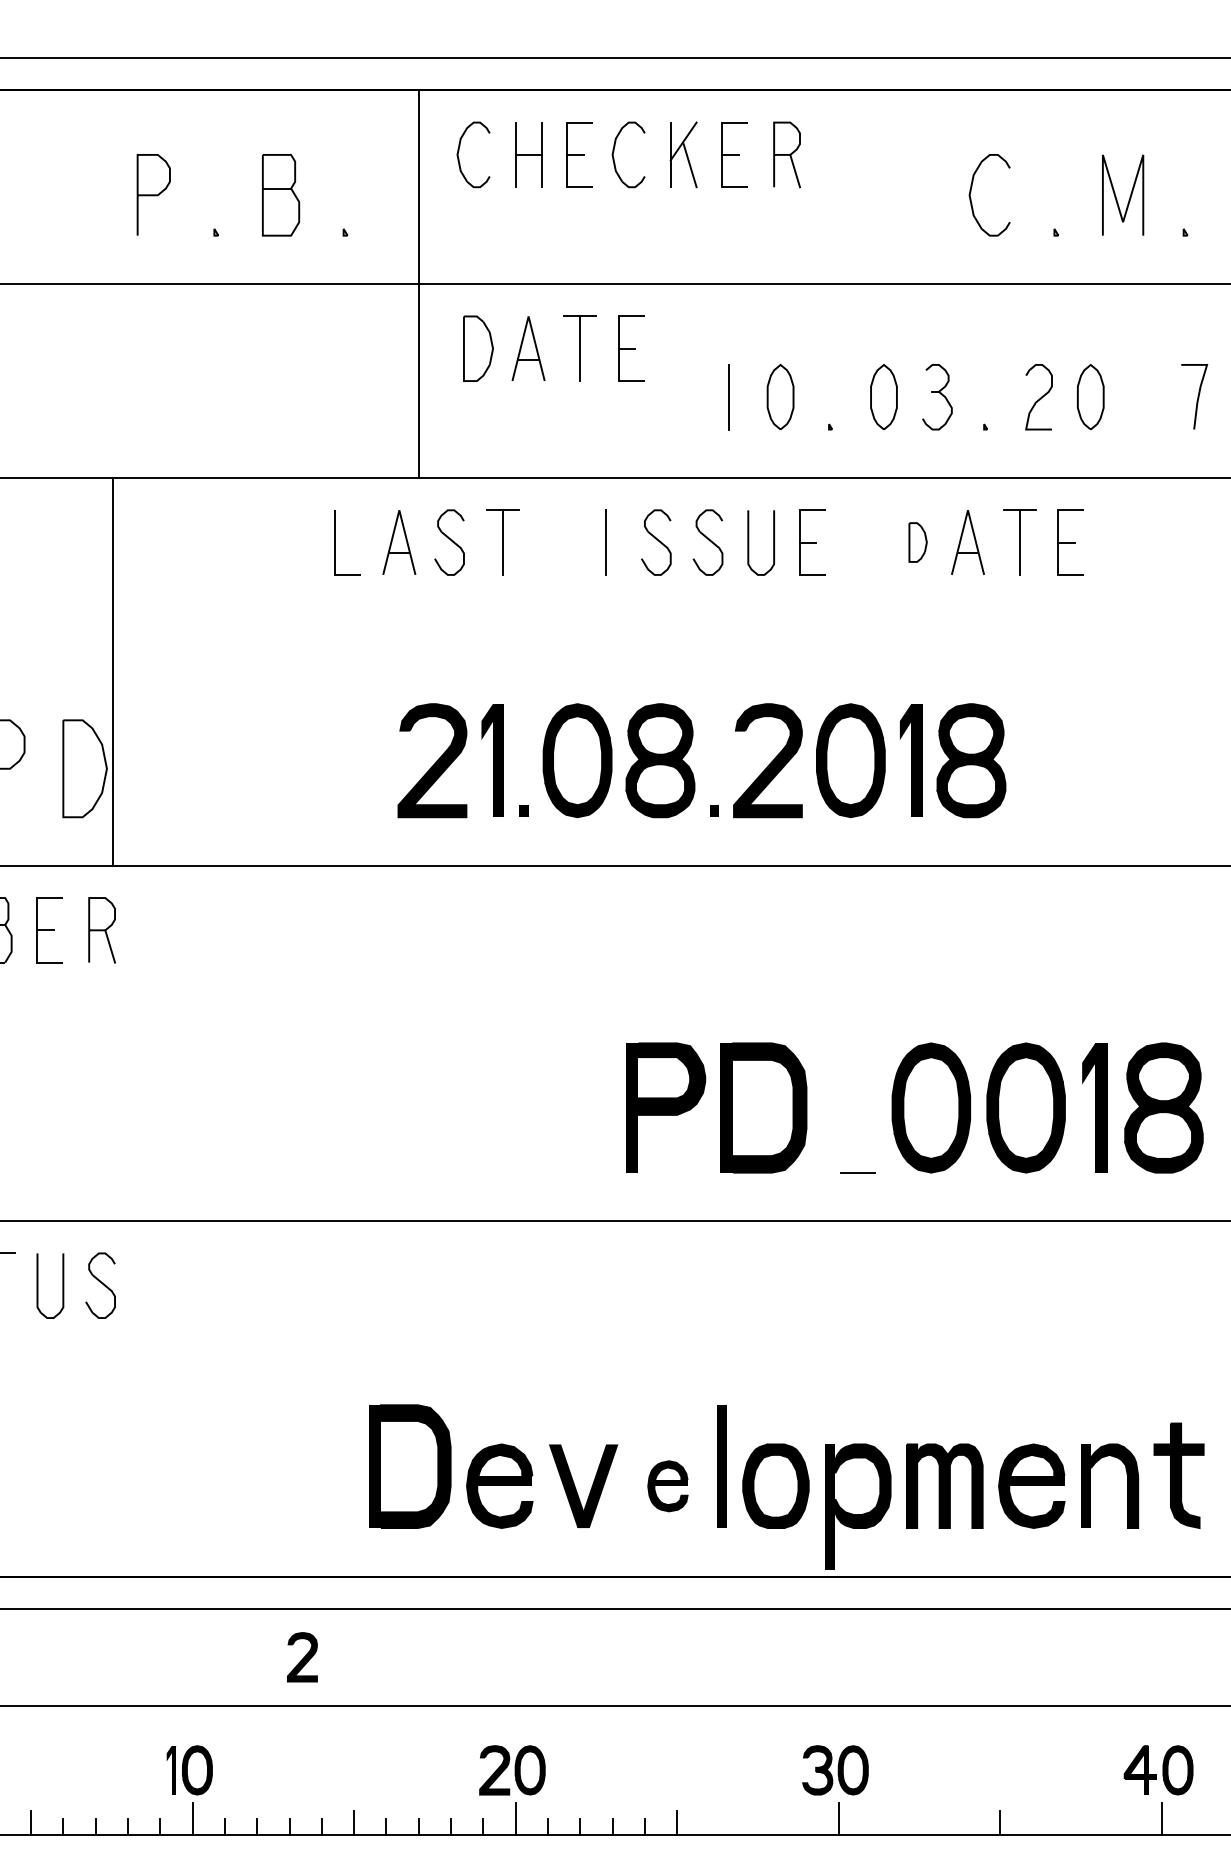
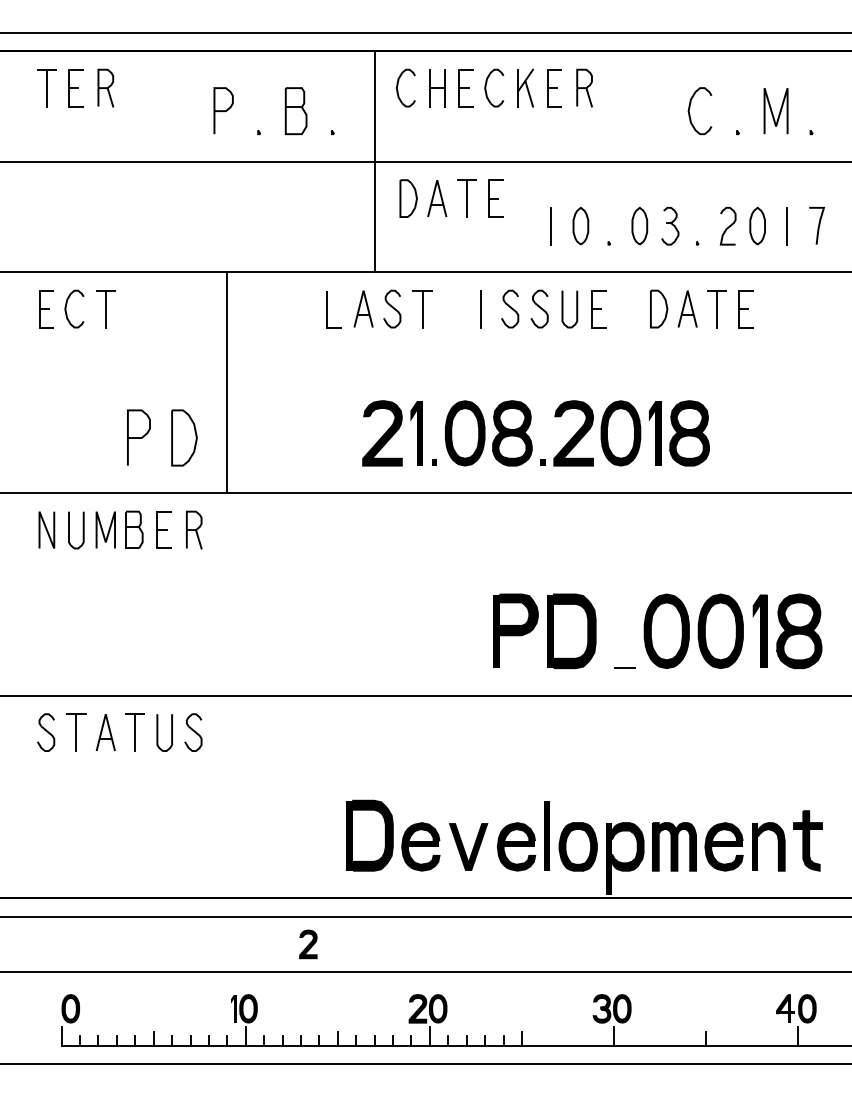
line: (1143, 395) -> (787, 225), added
part: (918, 541) -> (659, 308), size x1.67
line: (113, 671) -> (227, 382), moved
part: (667, 1485) -> (516, 846), size x1.67

